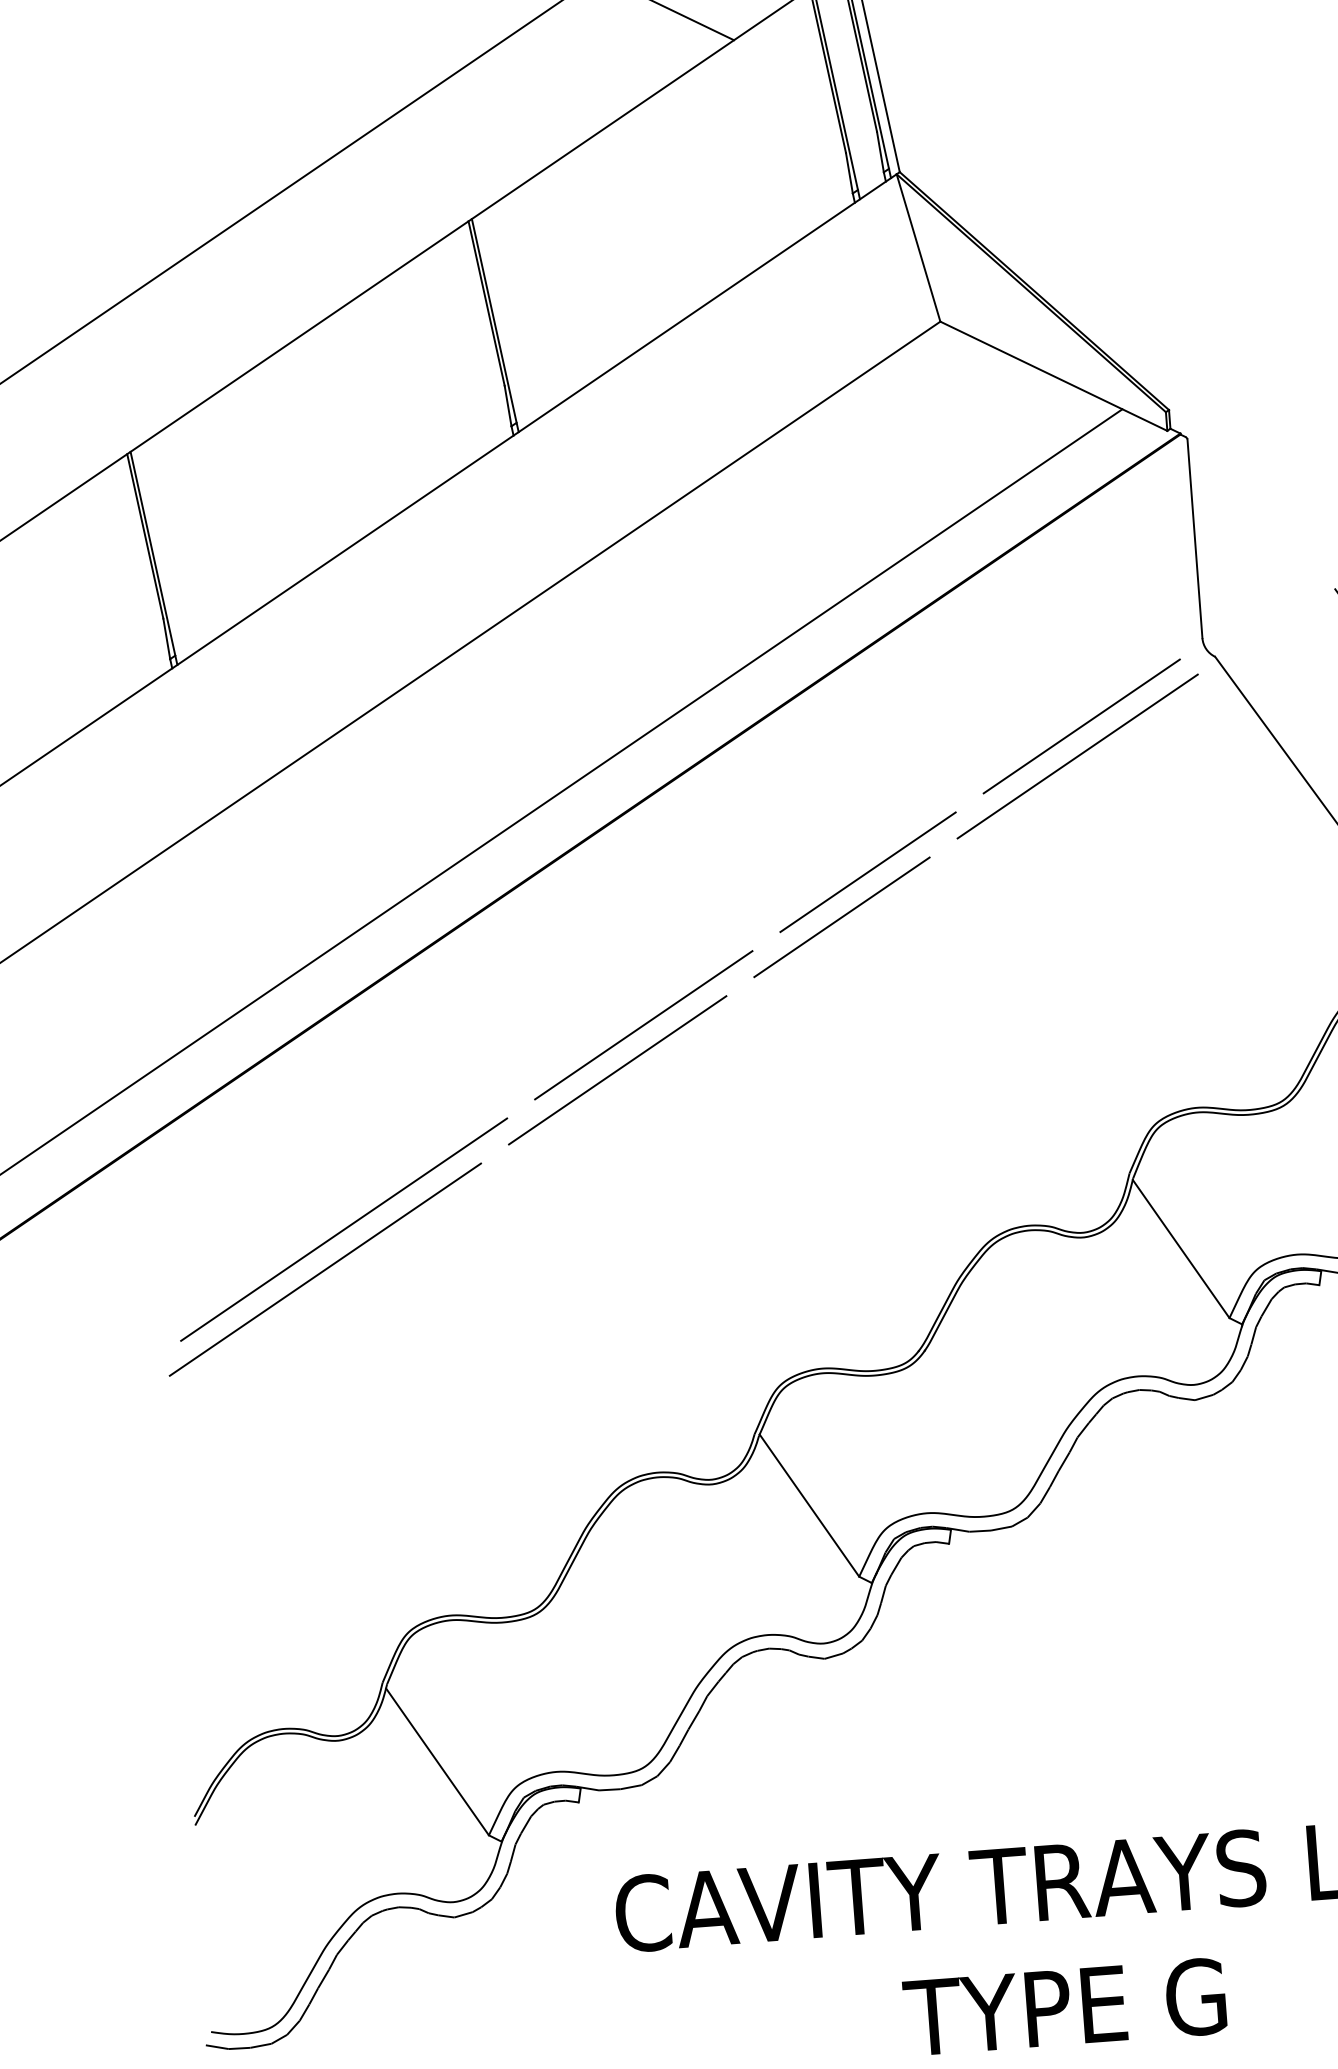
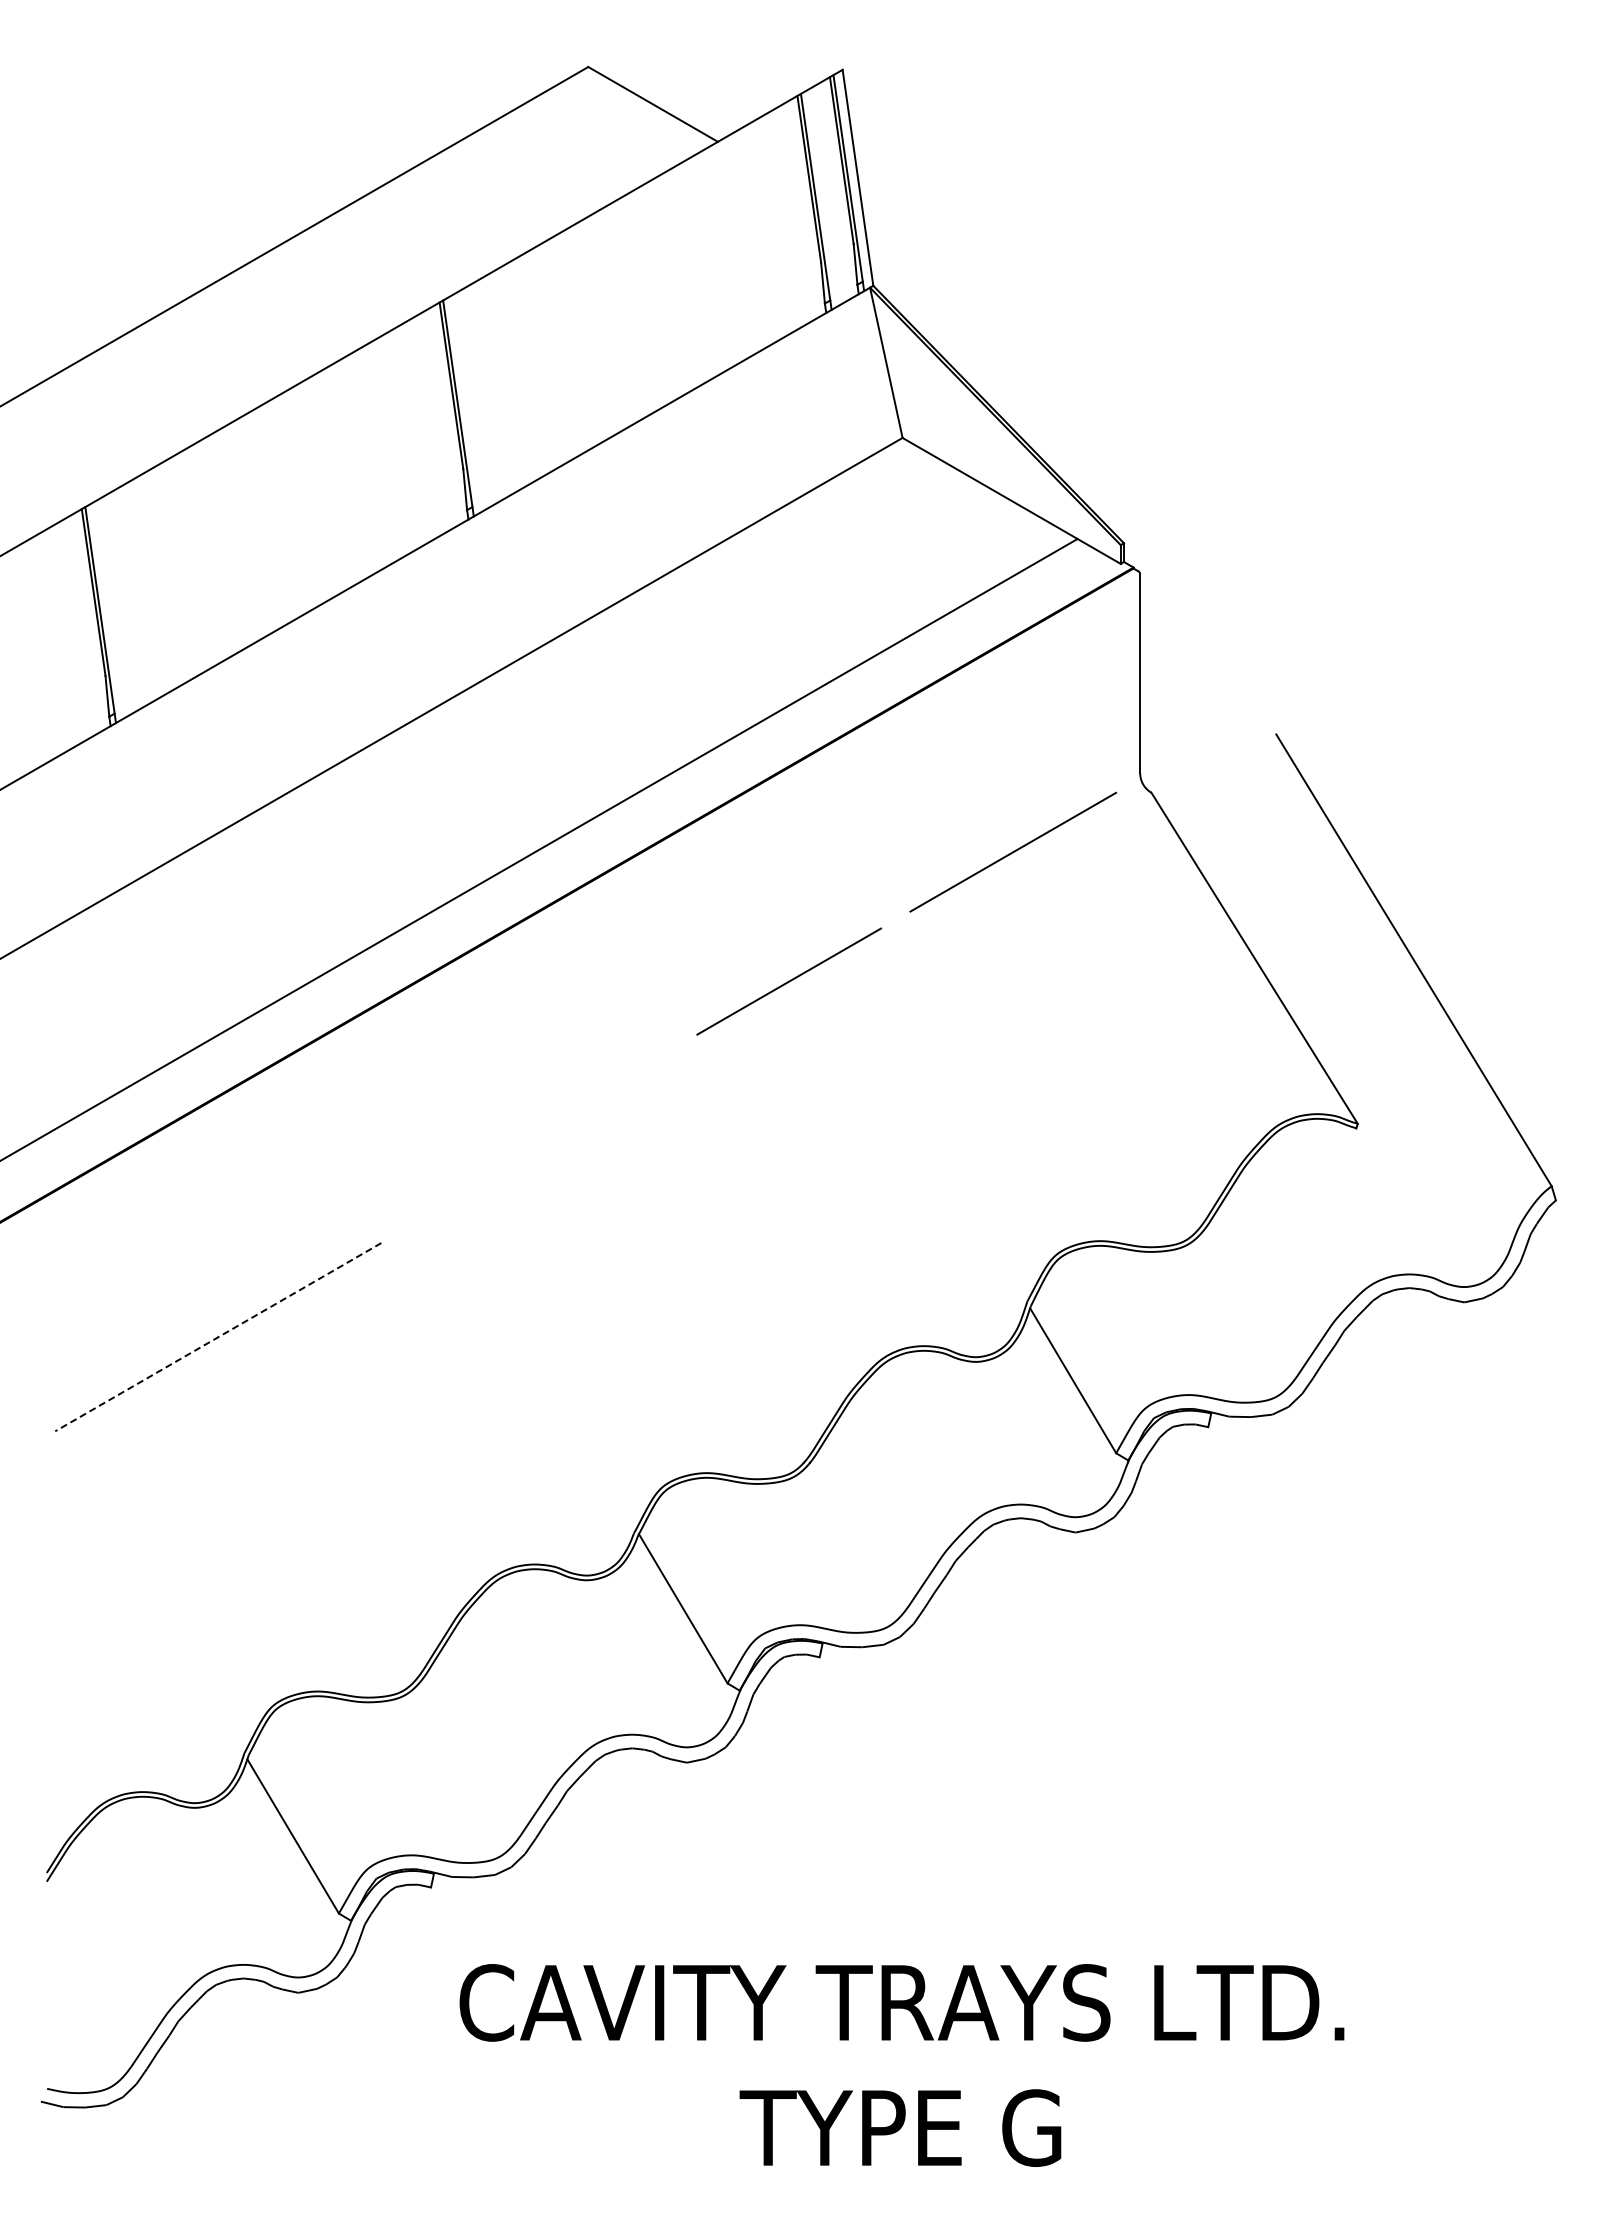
line: (1077, 756) -> (1006, 881), removed
line: (841, 917) -> (759, 1024), removed
line: (643, 1025) -> (553, 1117), removed
line: (617, 1070) -> (524, 1160), removed
line: (343, 1229) -> (239, 1298), removed
line: (324, 1270) -> (217, 1337), solid -> dashed

